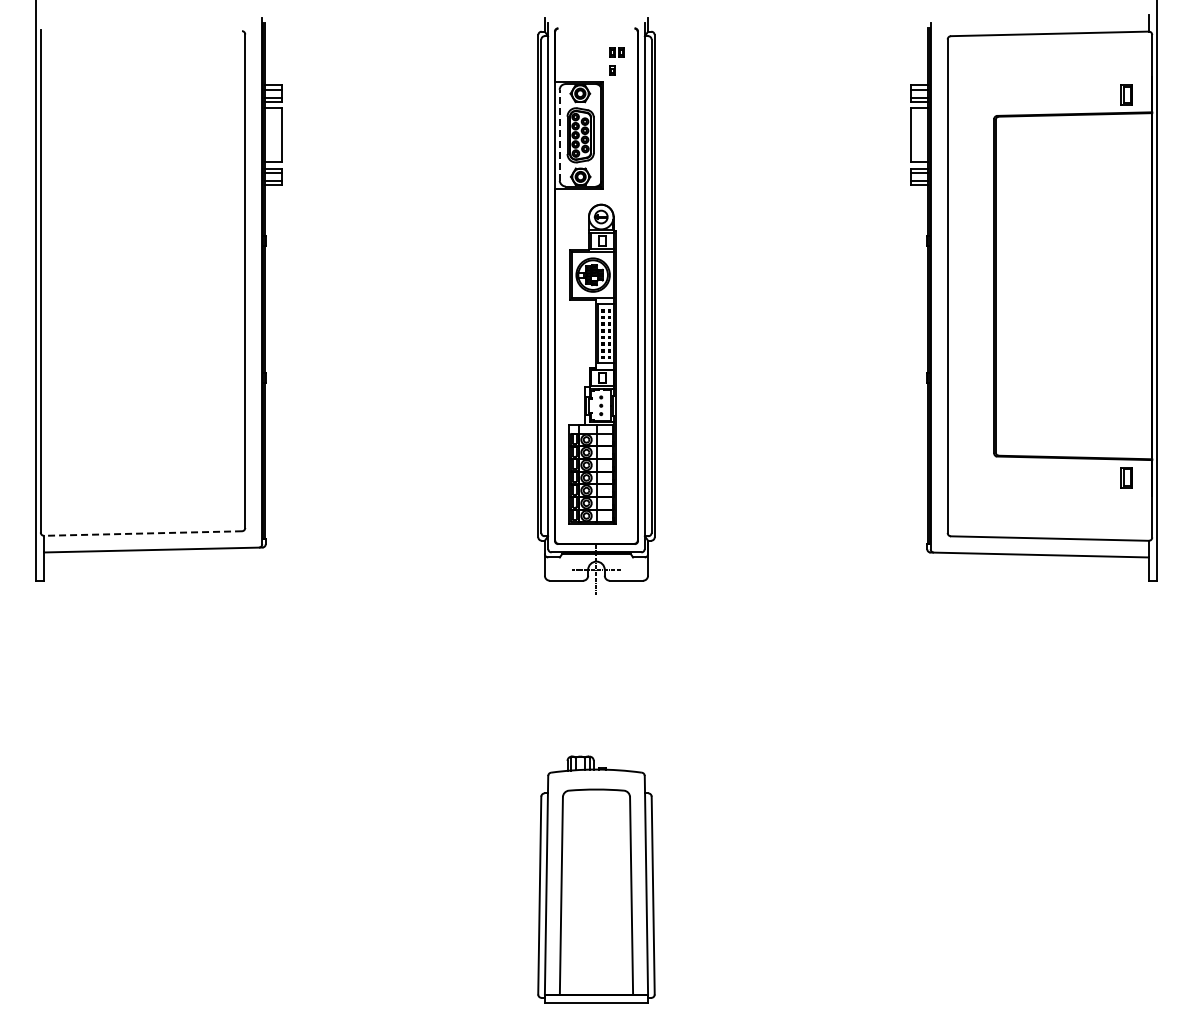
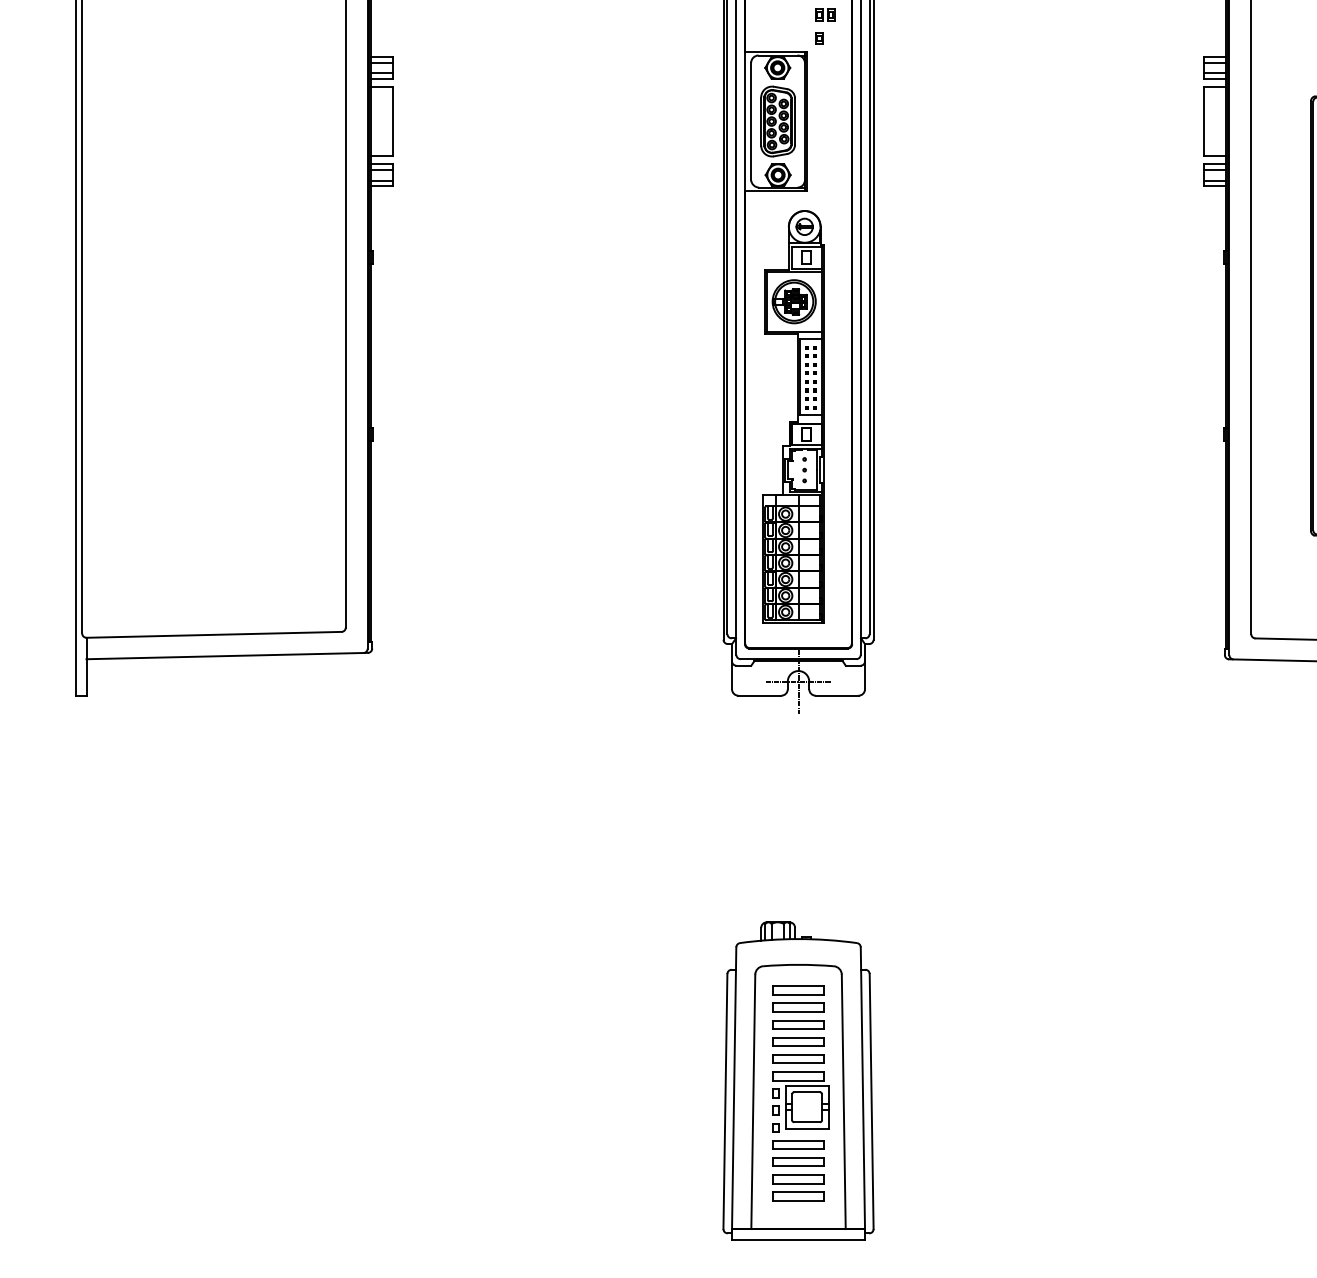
line: (559, 135) -> (750, 121), dashed -> solid
line: (143, 533) -> (214, 634), dashed -> solid
part: (598, 889) -> (801, 1093), added

